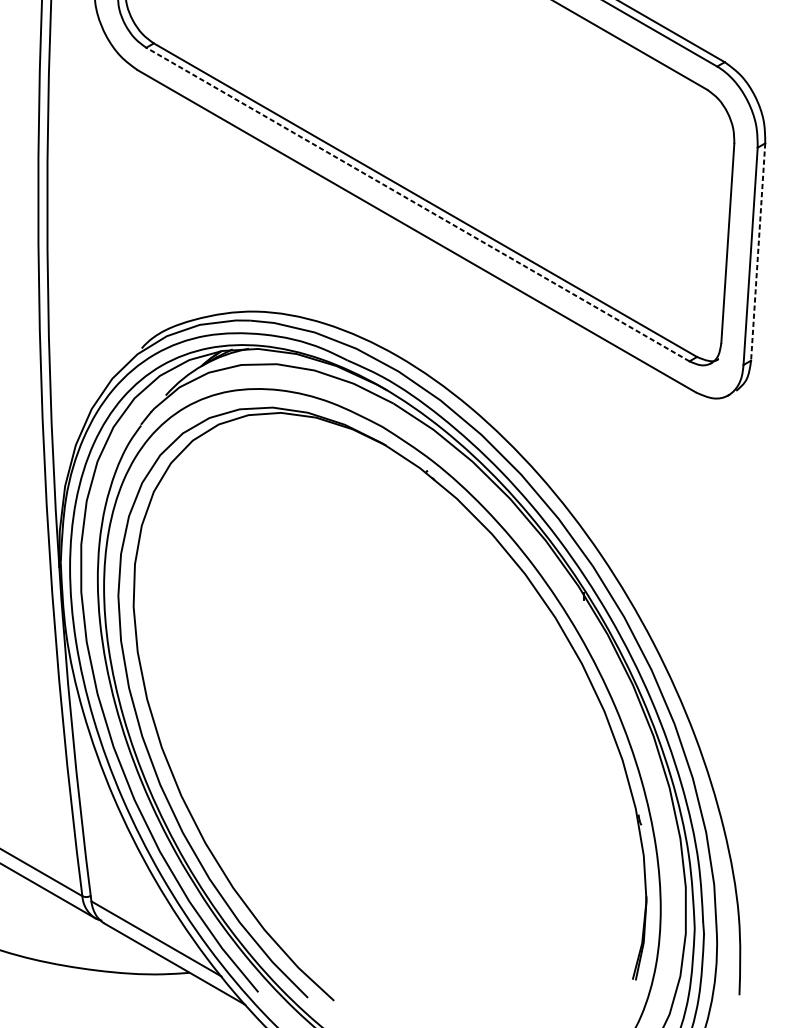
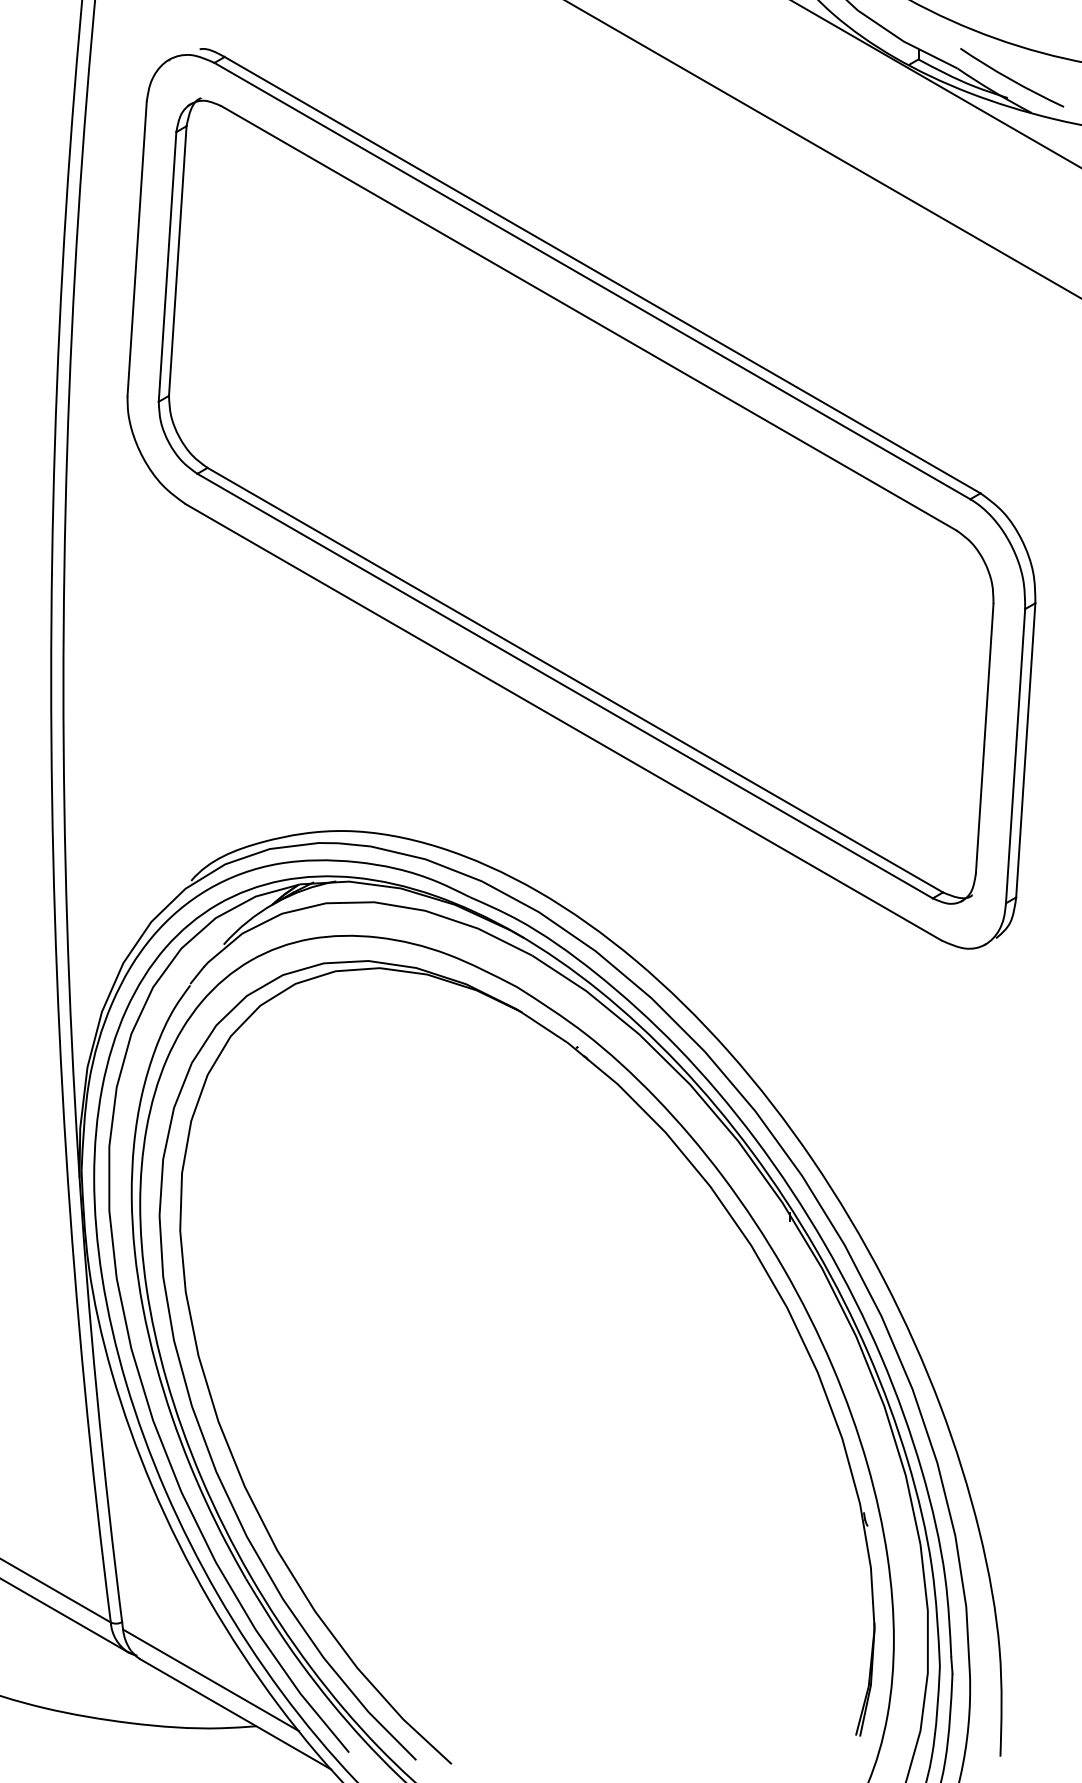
line: (418, 204) -> (565, 686), dashed -> solid
line: (757, 252) -> (1025, 750), dashed -> solid

